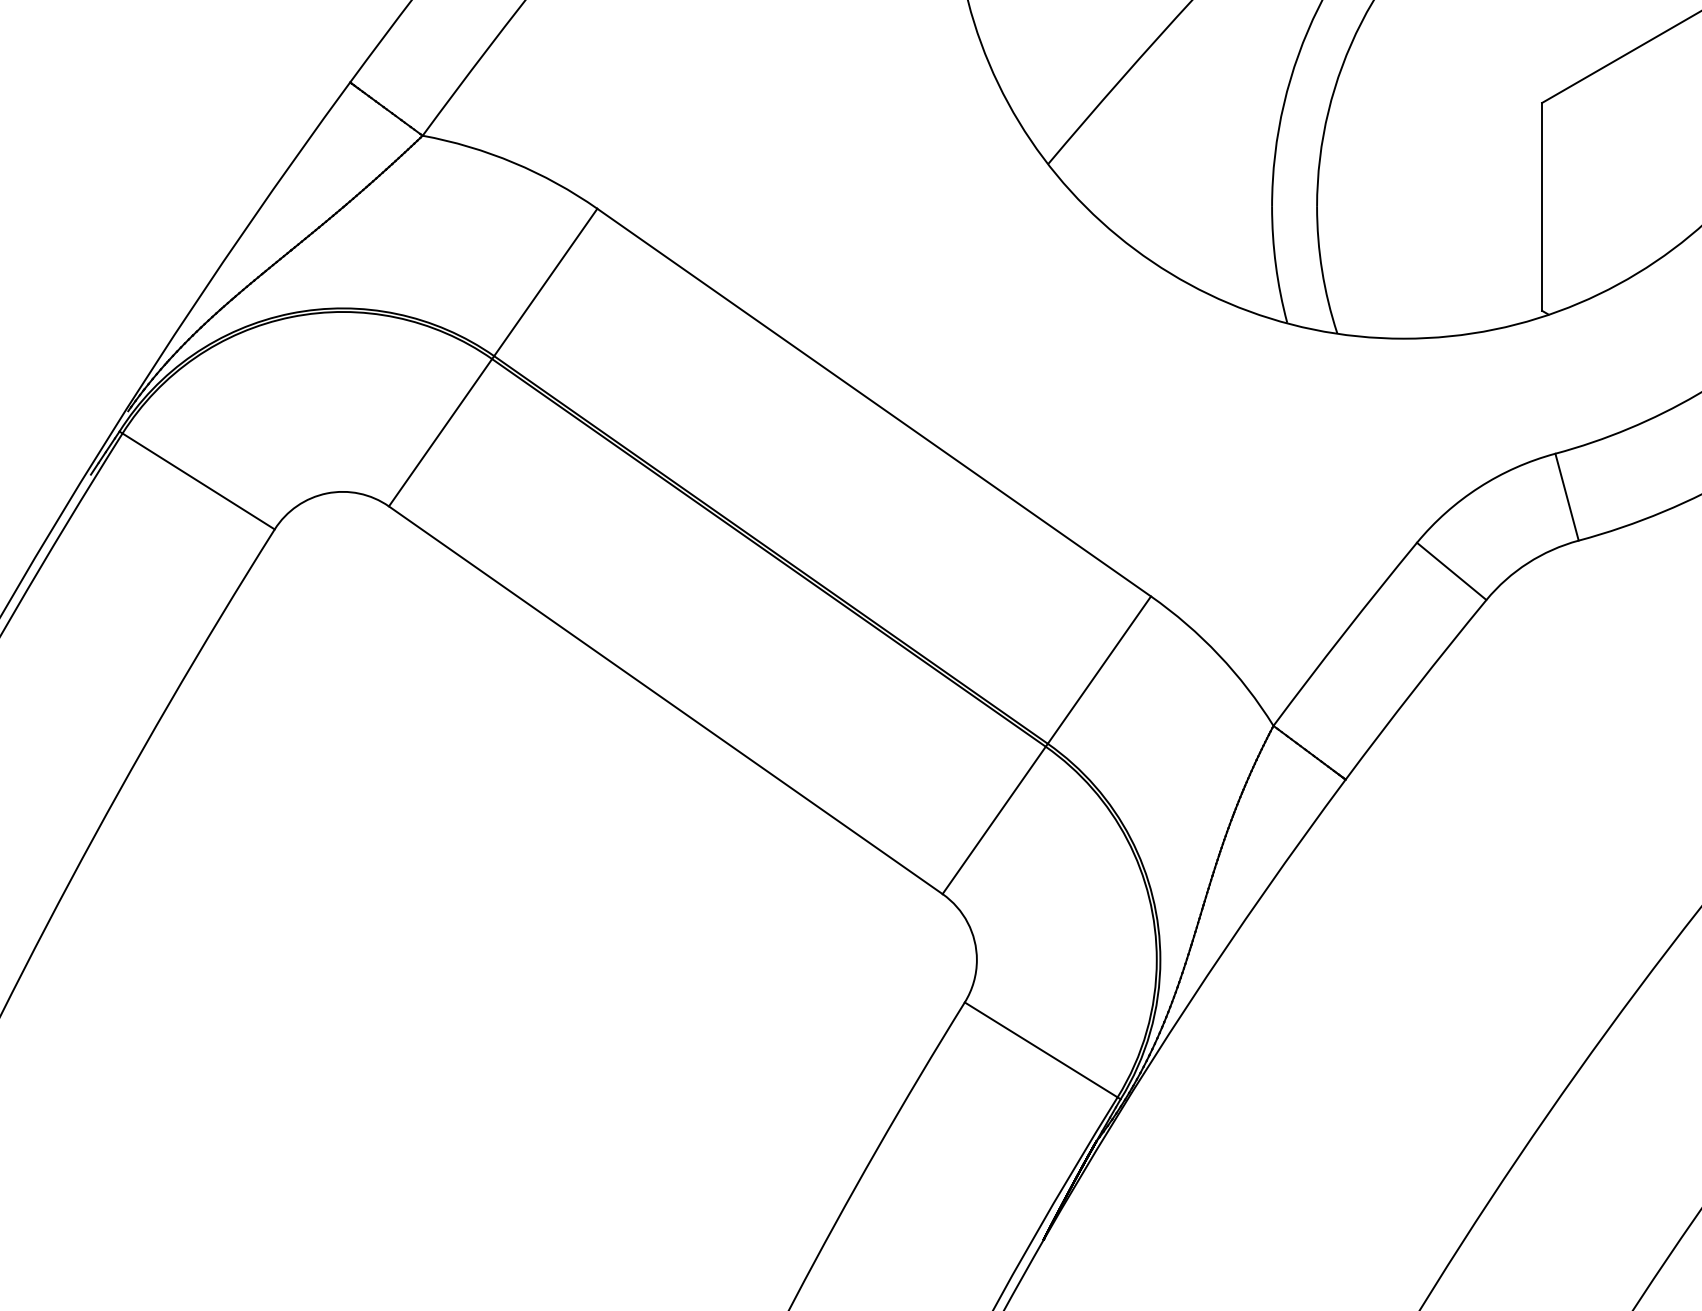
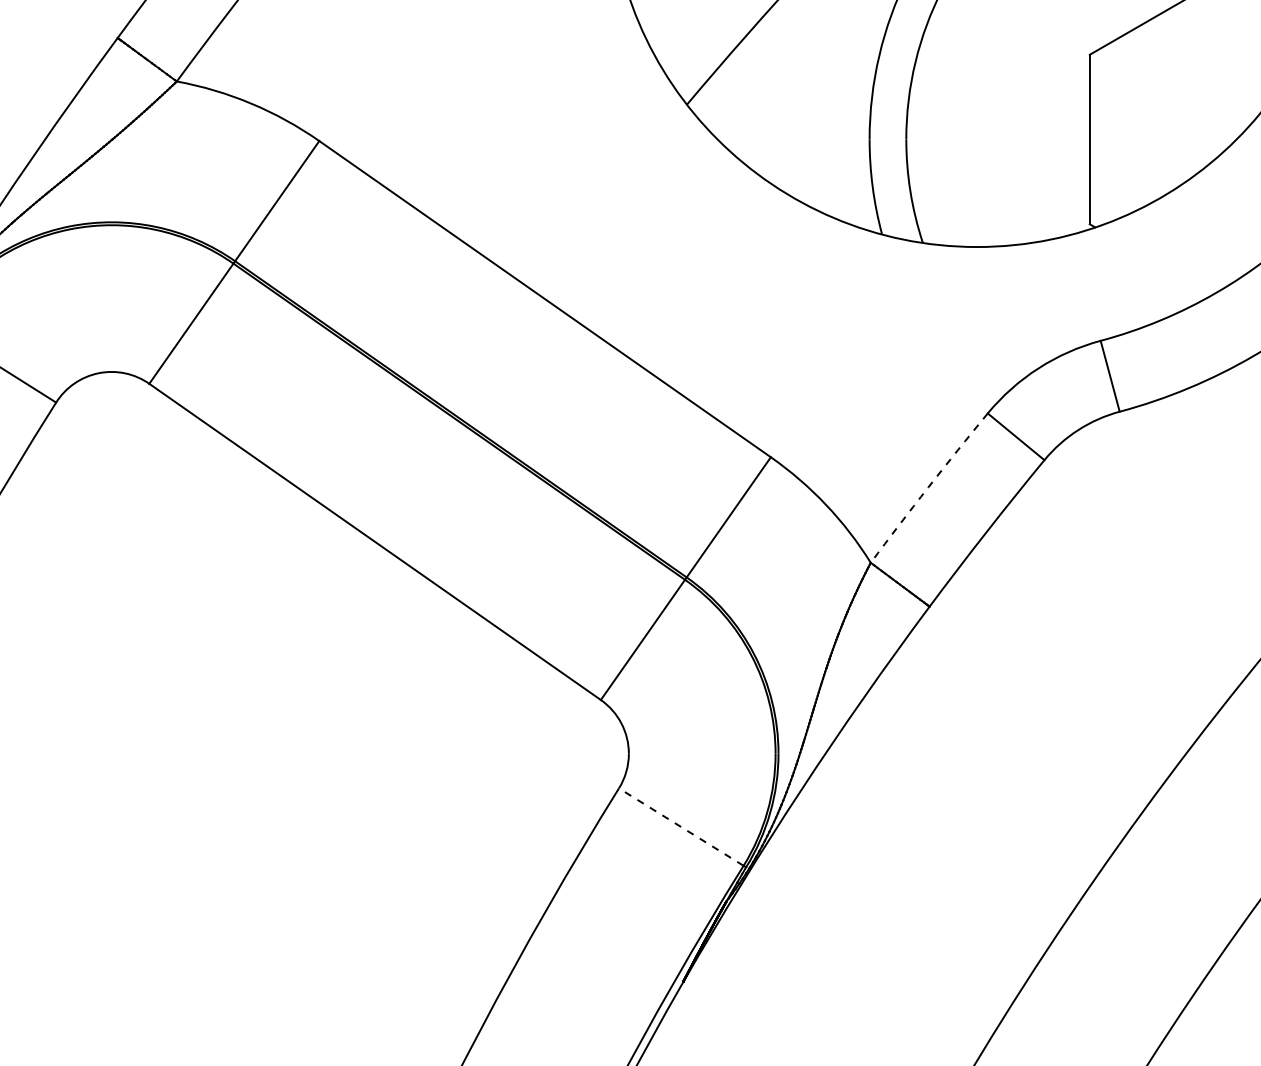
arc: (1344, 633) -> (928, 487), solid -> dashed
line: (1041, 1049) -> (681, 826), solid -> dashed

